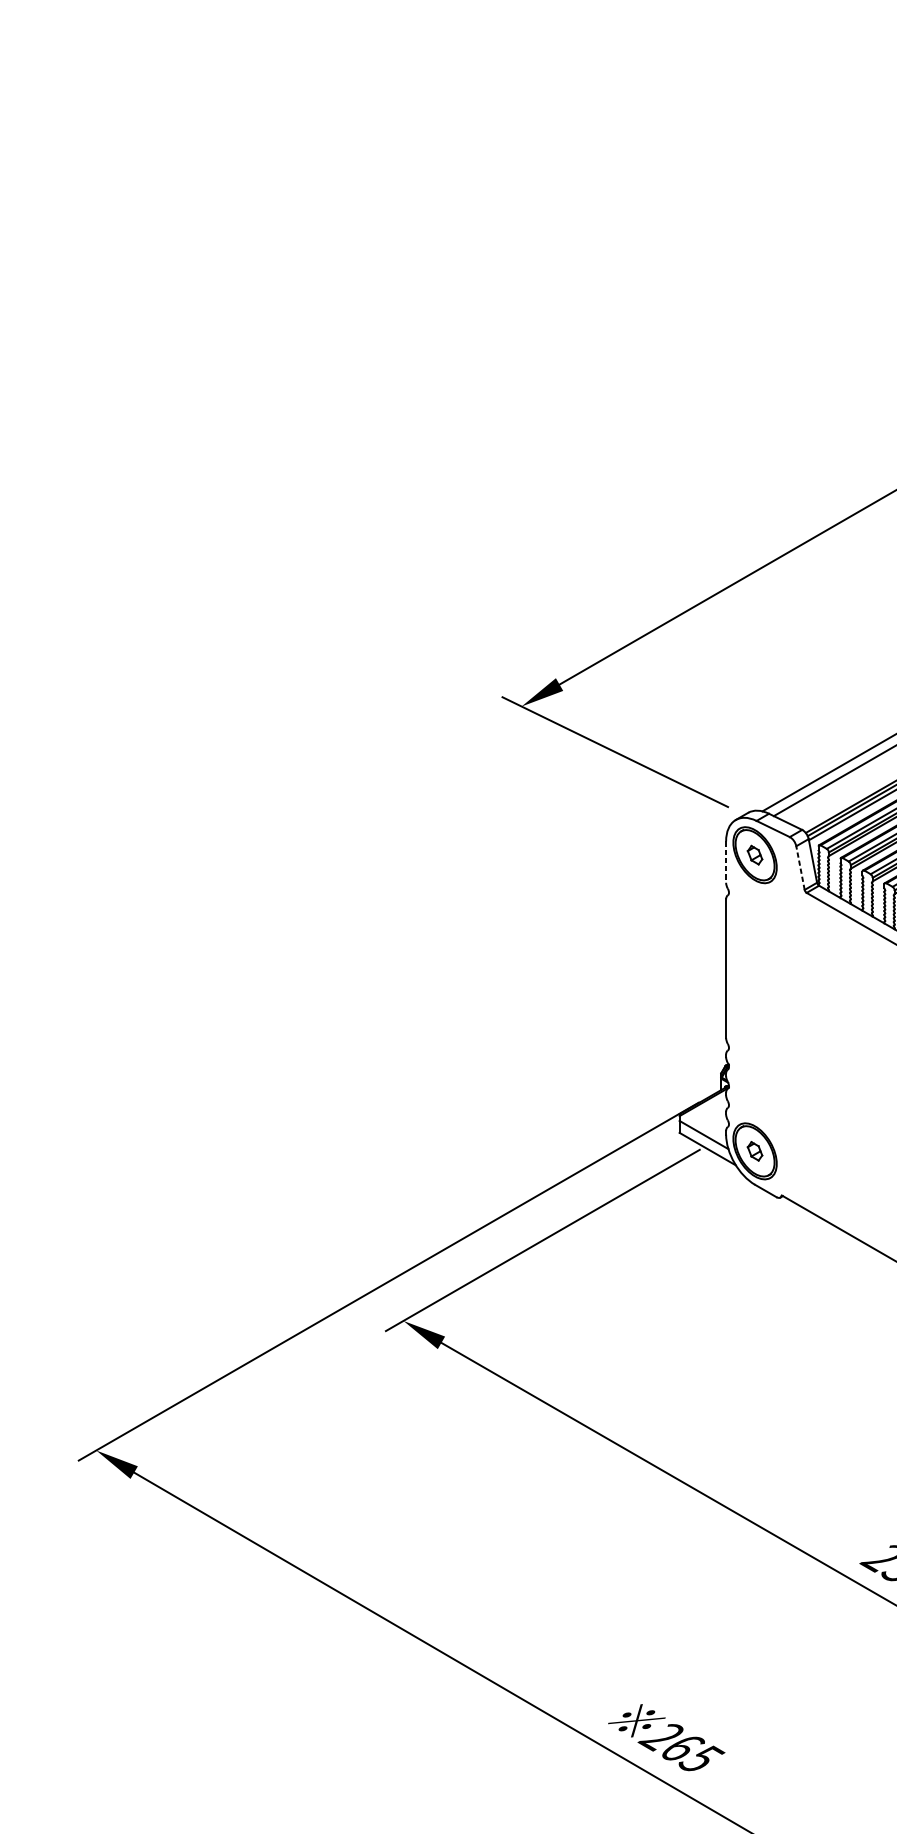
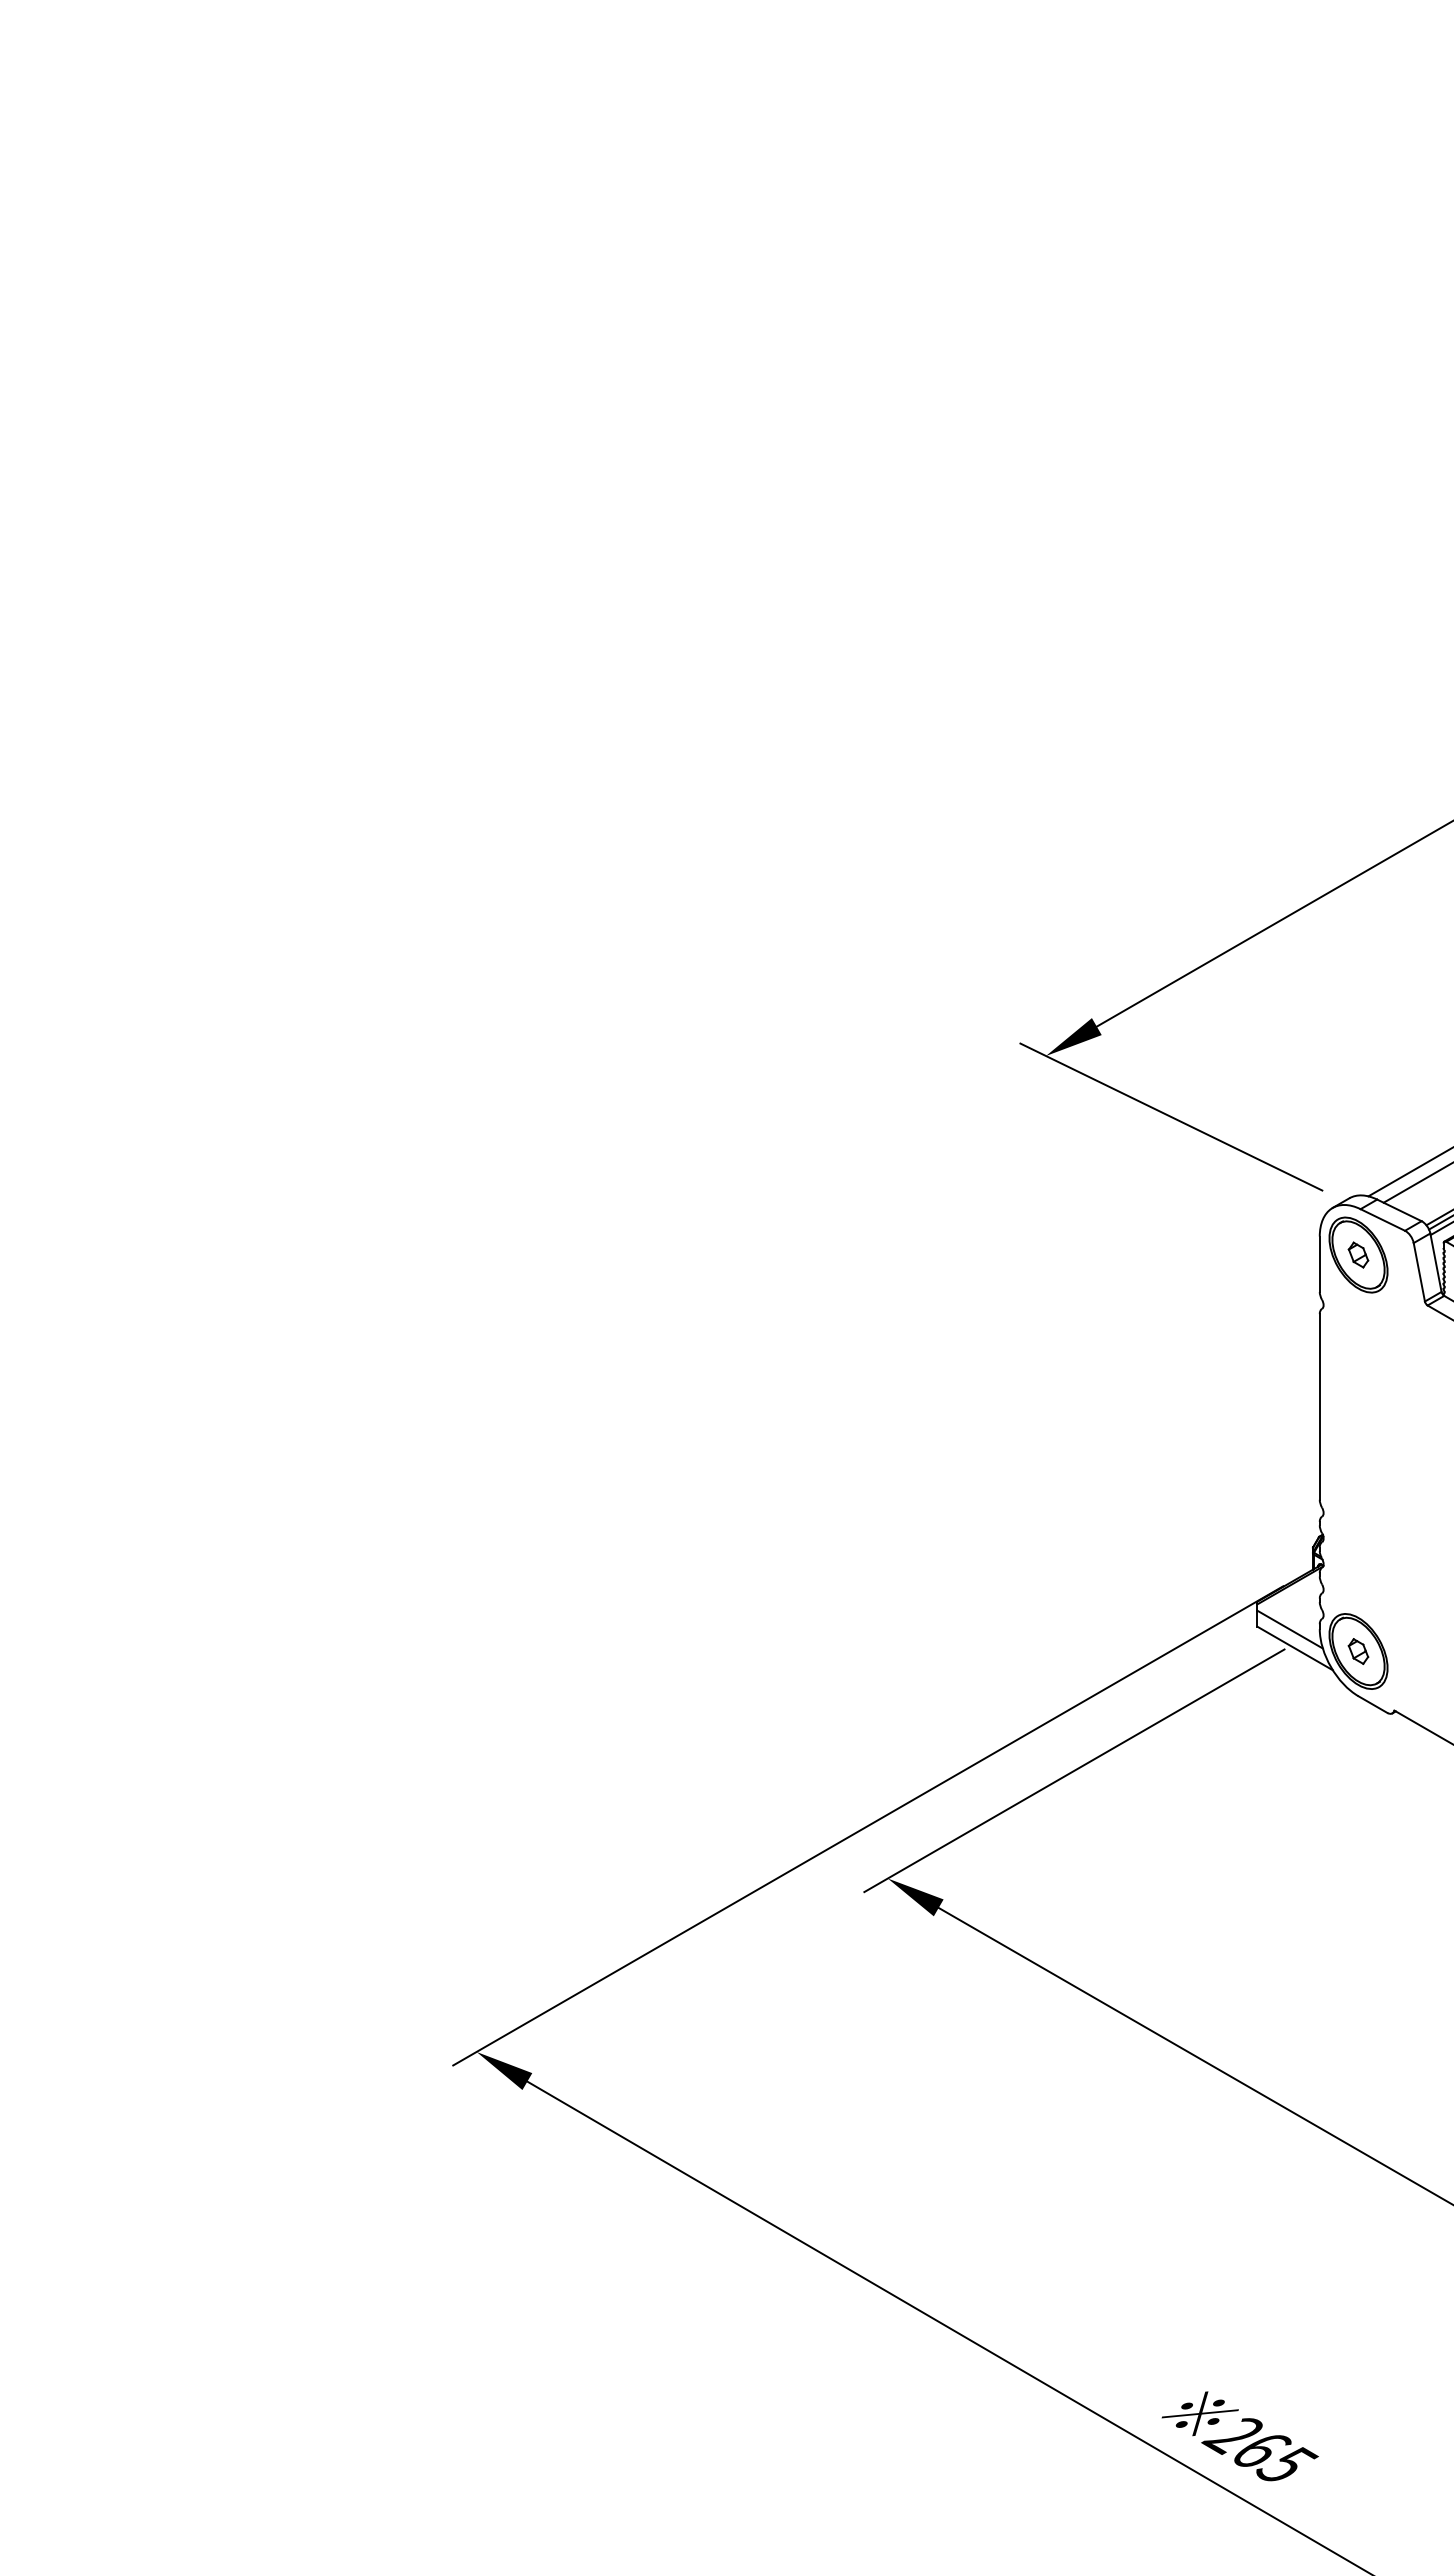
line: (725, 862) -> (1319, 1264), dashed -> solid
line: (800, 868) -> (1419, 1272), dashed -> solid

